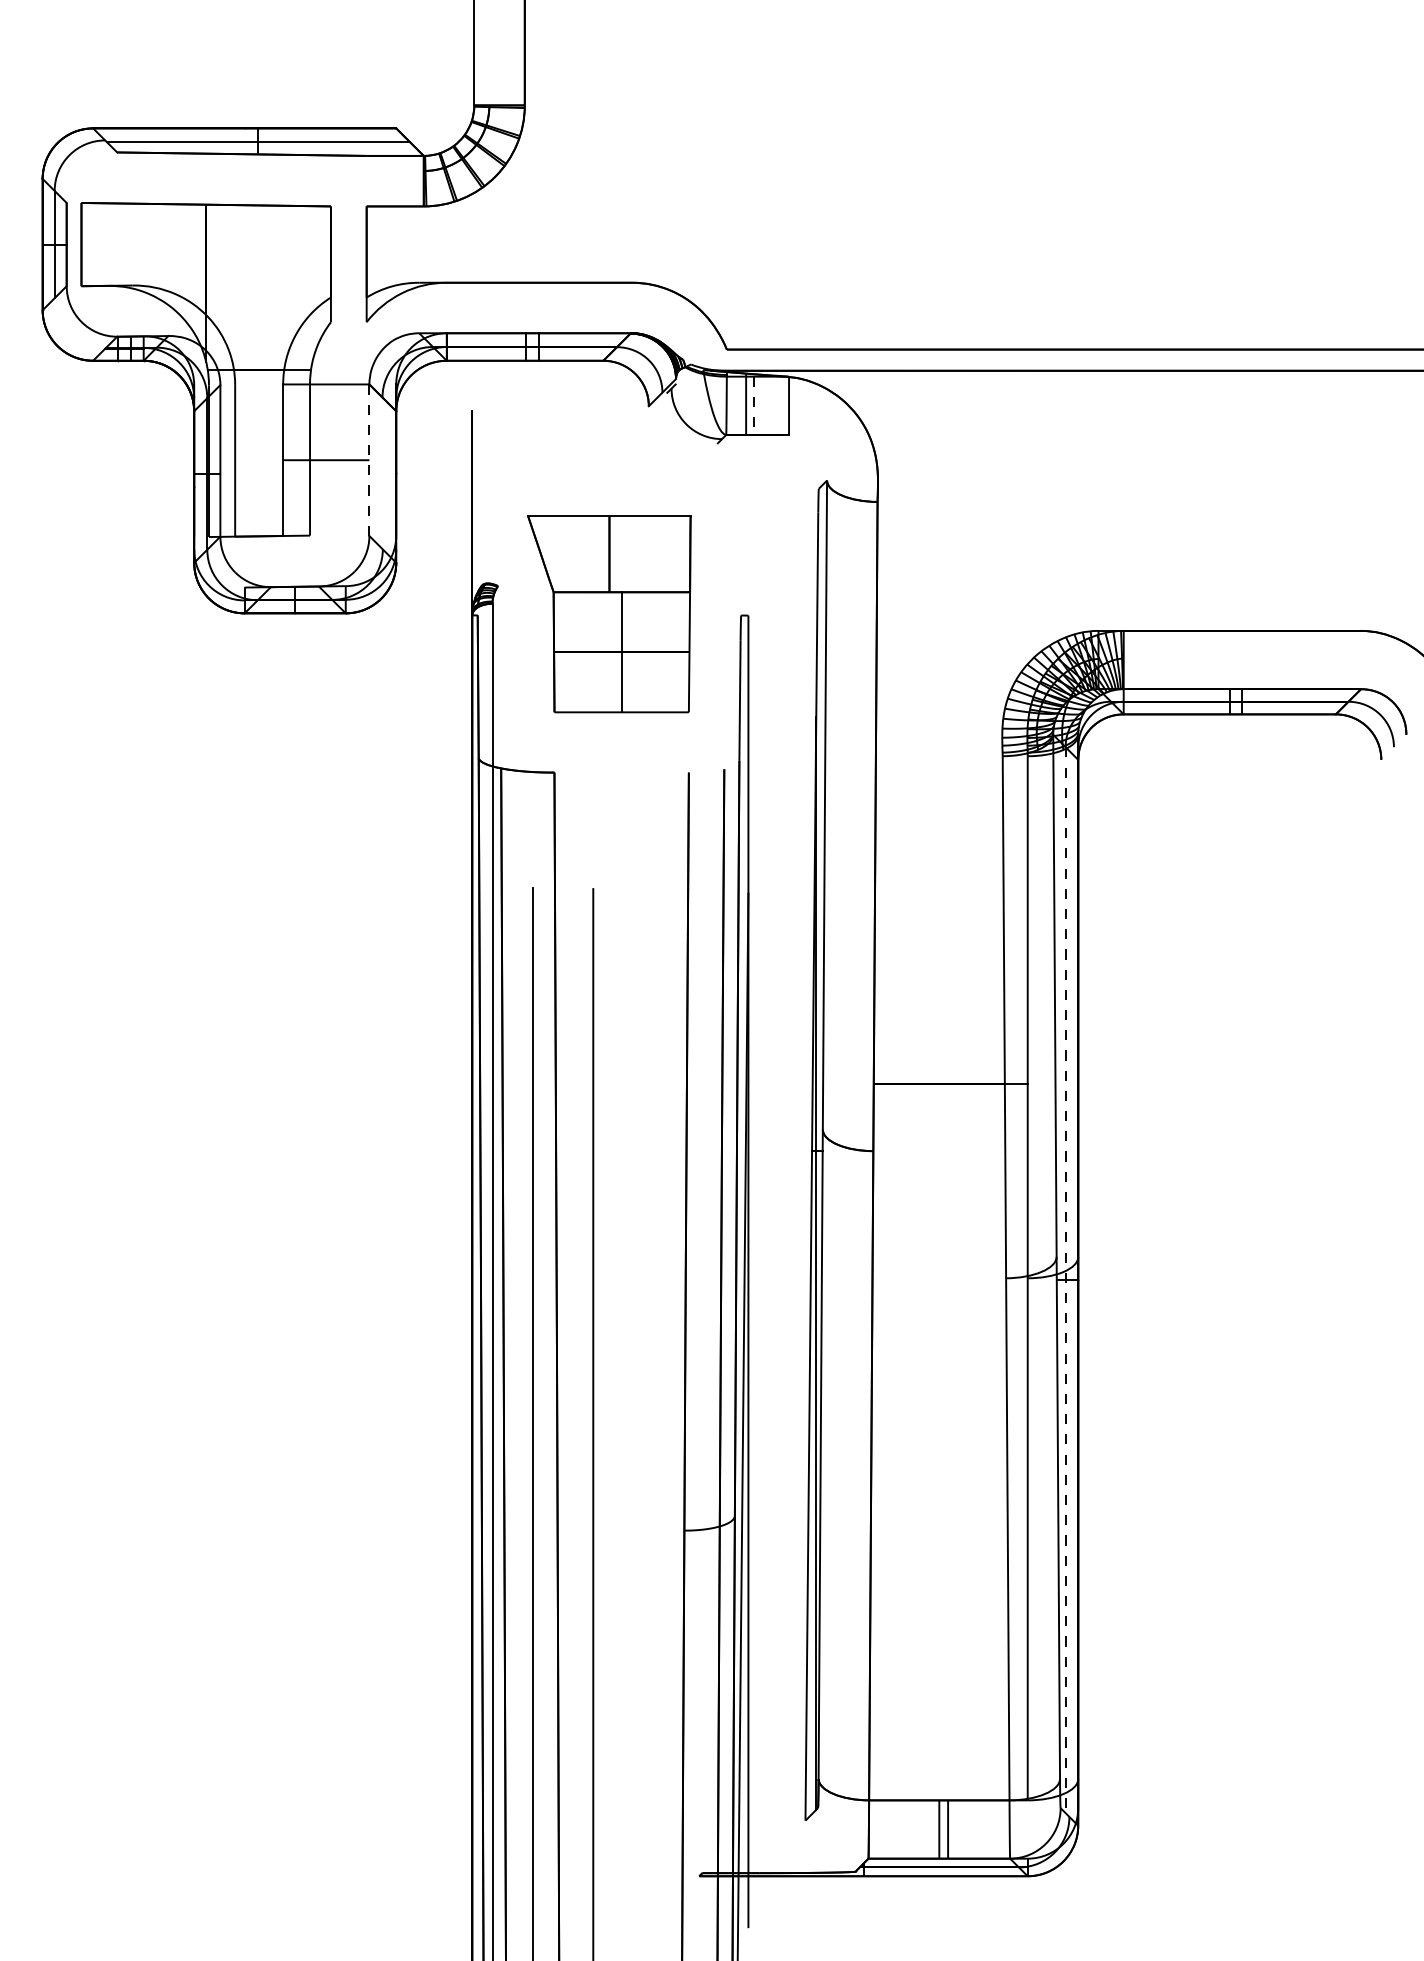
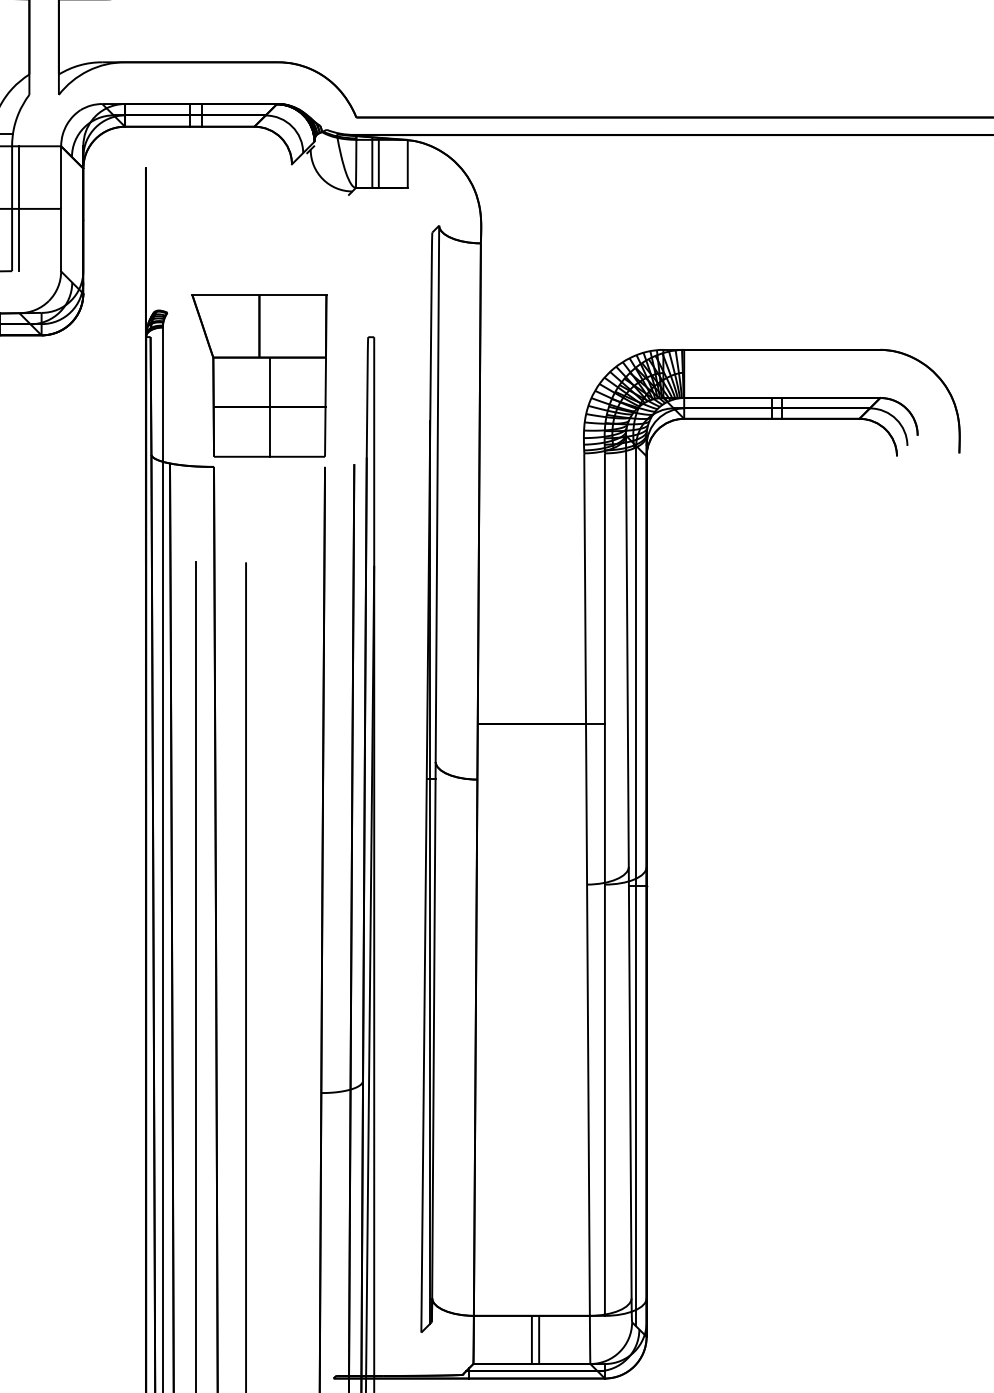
arc: (754, 410) -> (379, 167), dashed -> solid
line: (318, 460) -> (19, 209), added
line: (369, 460) -> (61, 209), dashed -> solid
part: (609, 614) -> (259, 375), moved
line: (1065, 1280) -> (636, 886), dashed -> solid

